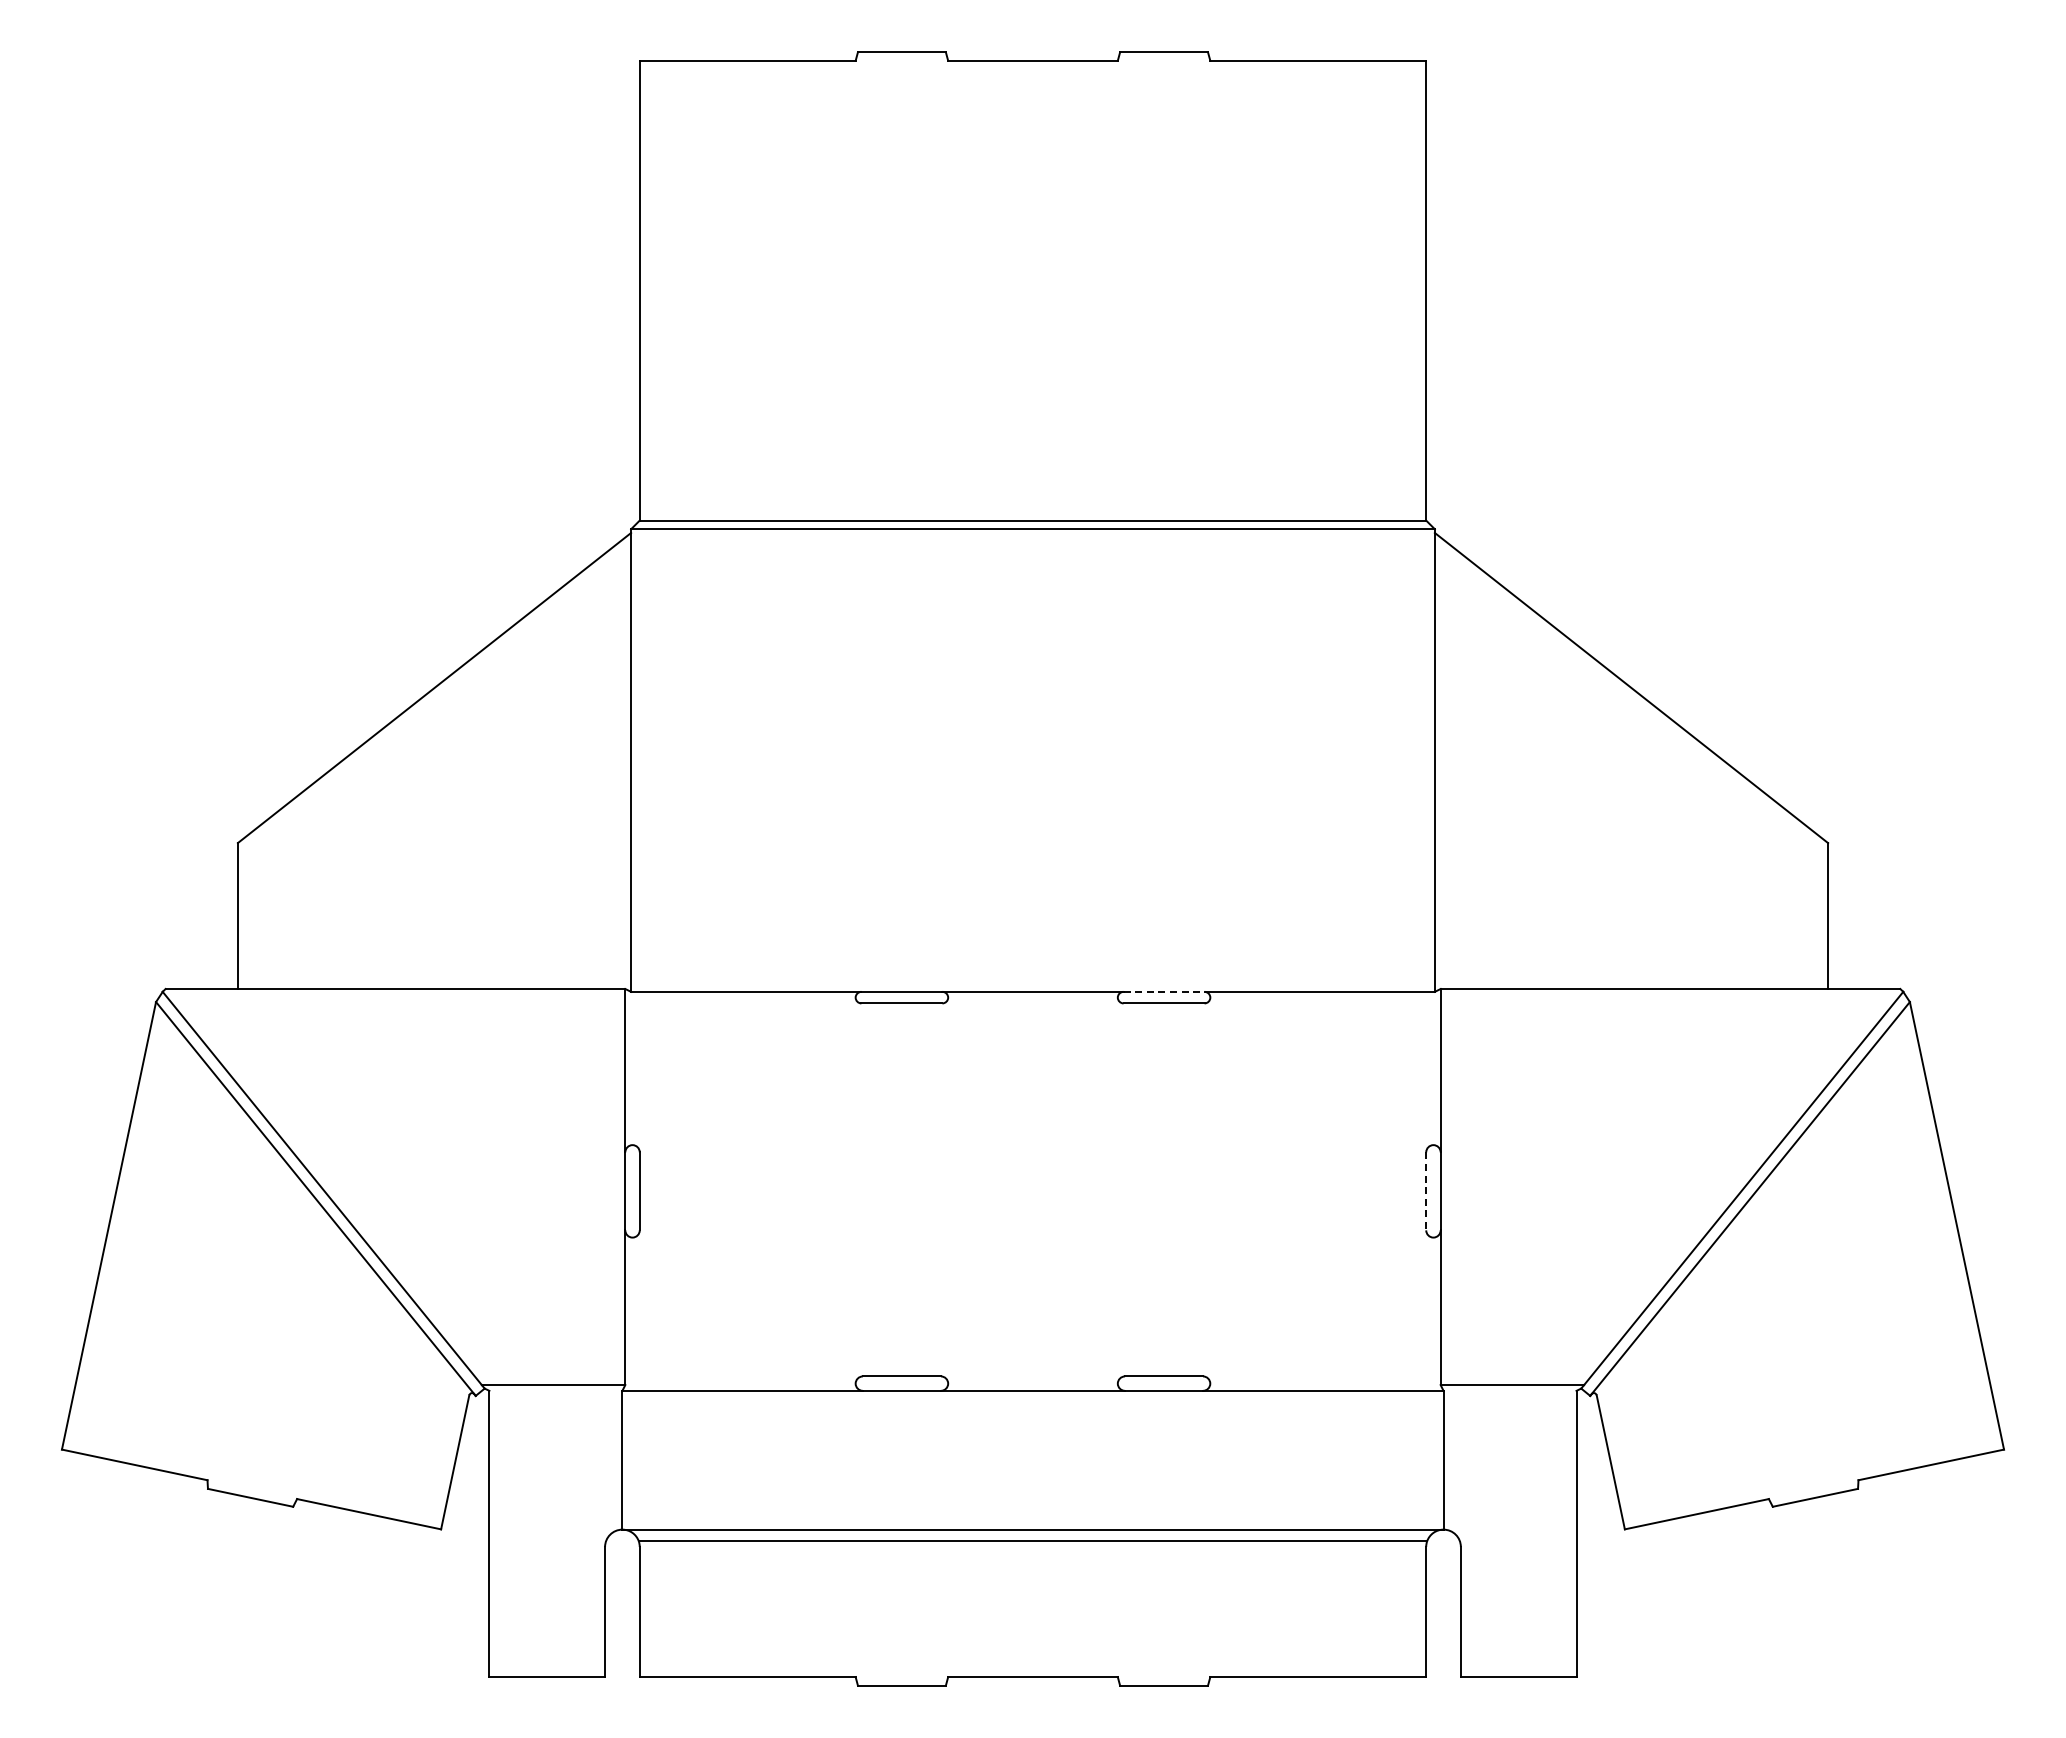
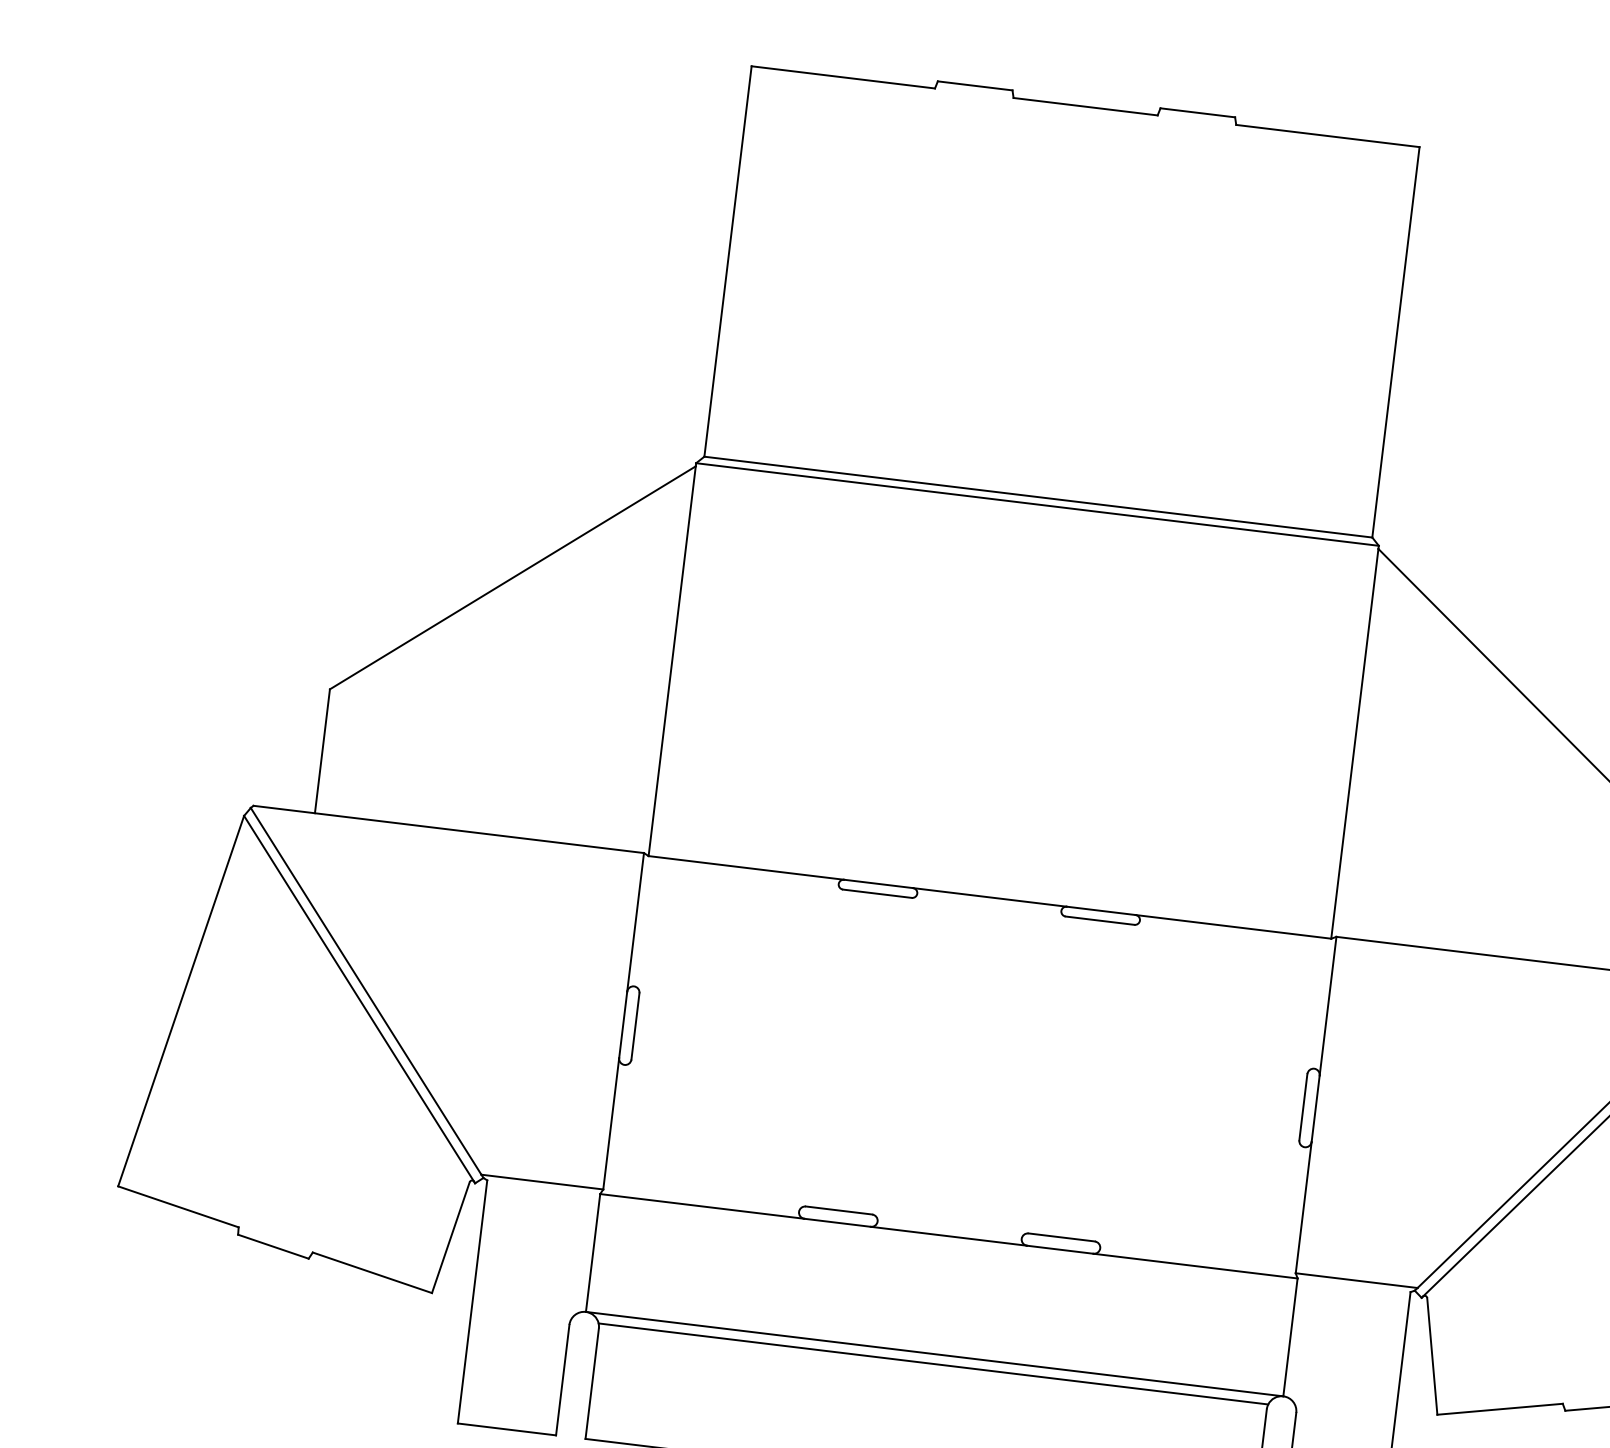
line: (1164, 991) -> (1101, 910), dashed -> solid
line: (1426, 1191) -> (1303, 1107), dashed -> solid

